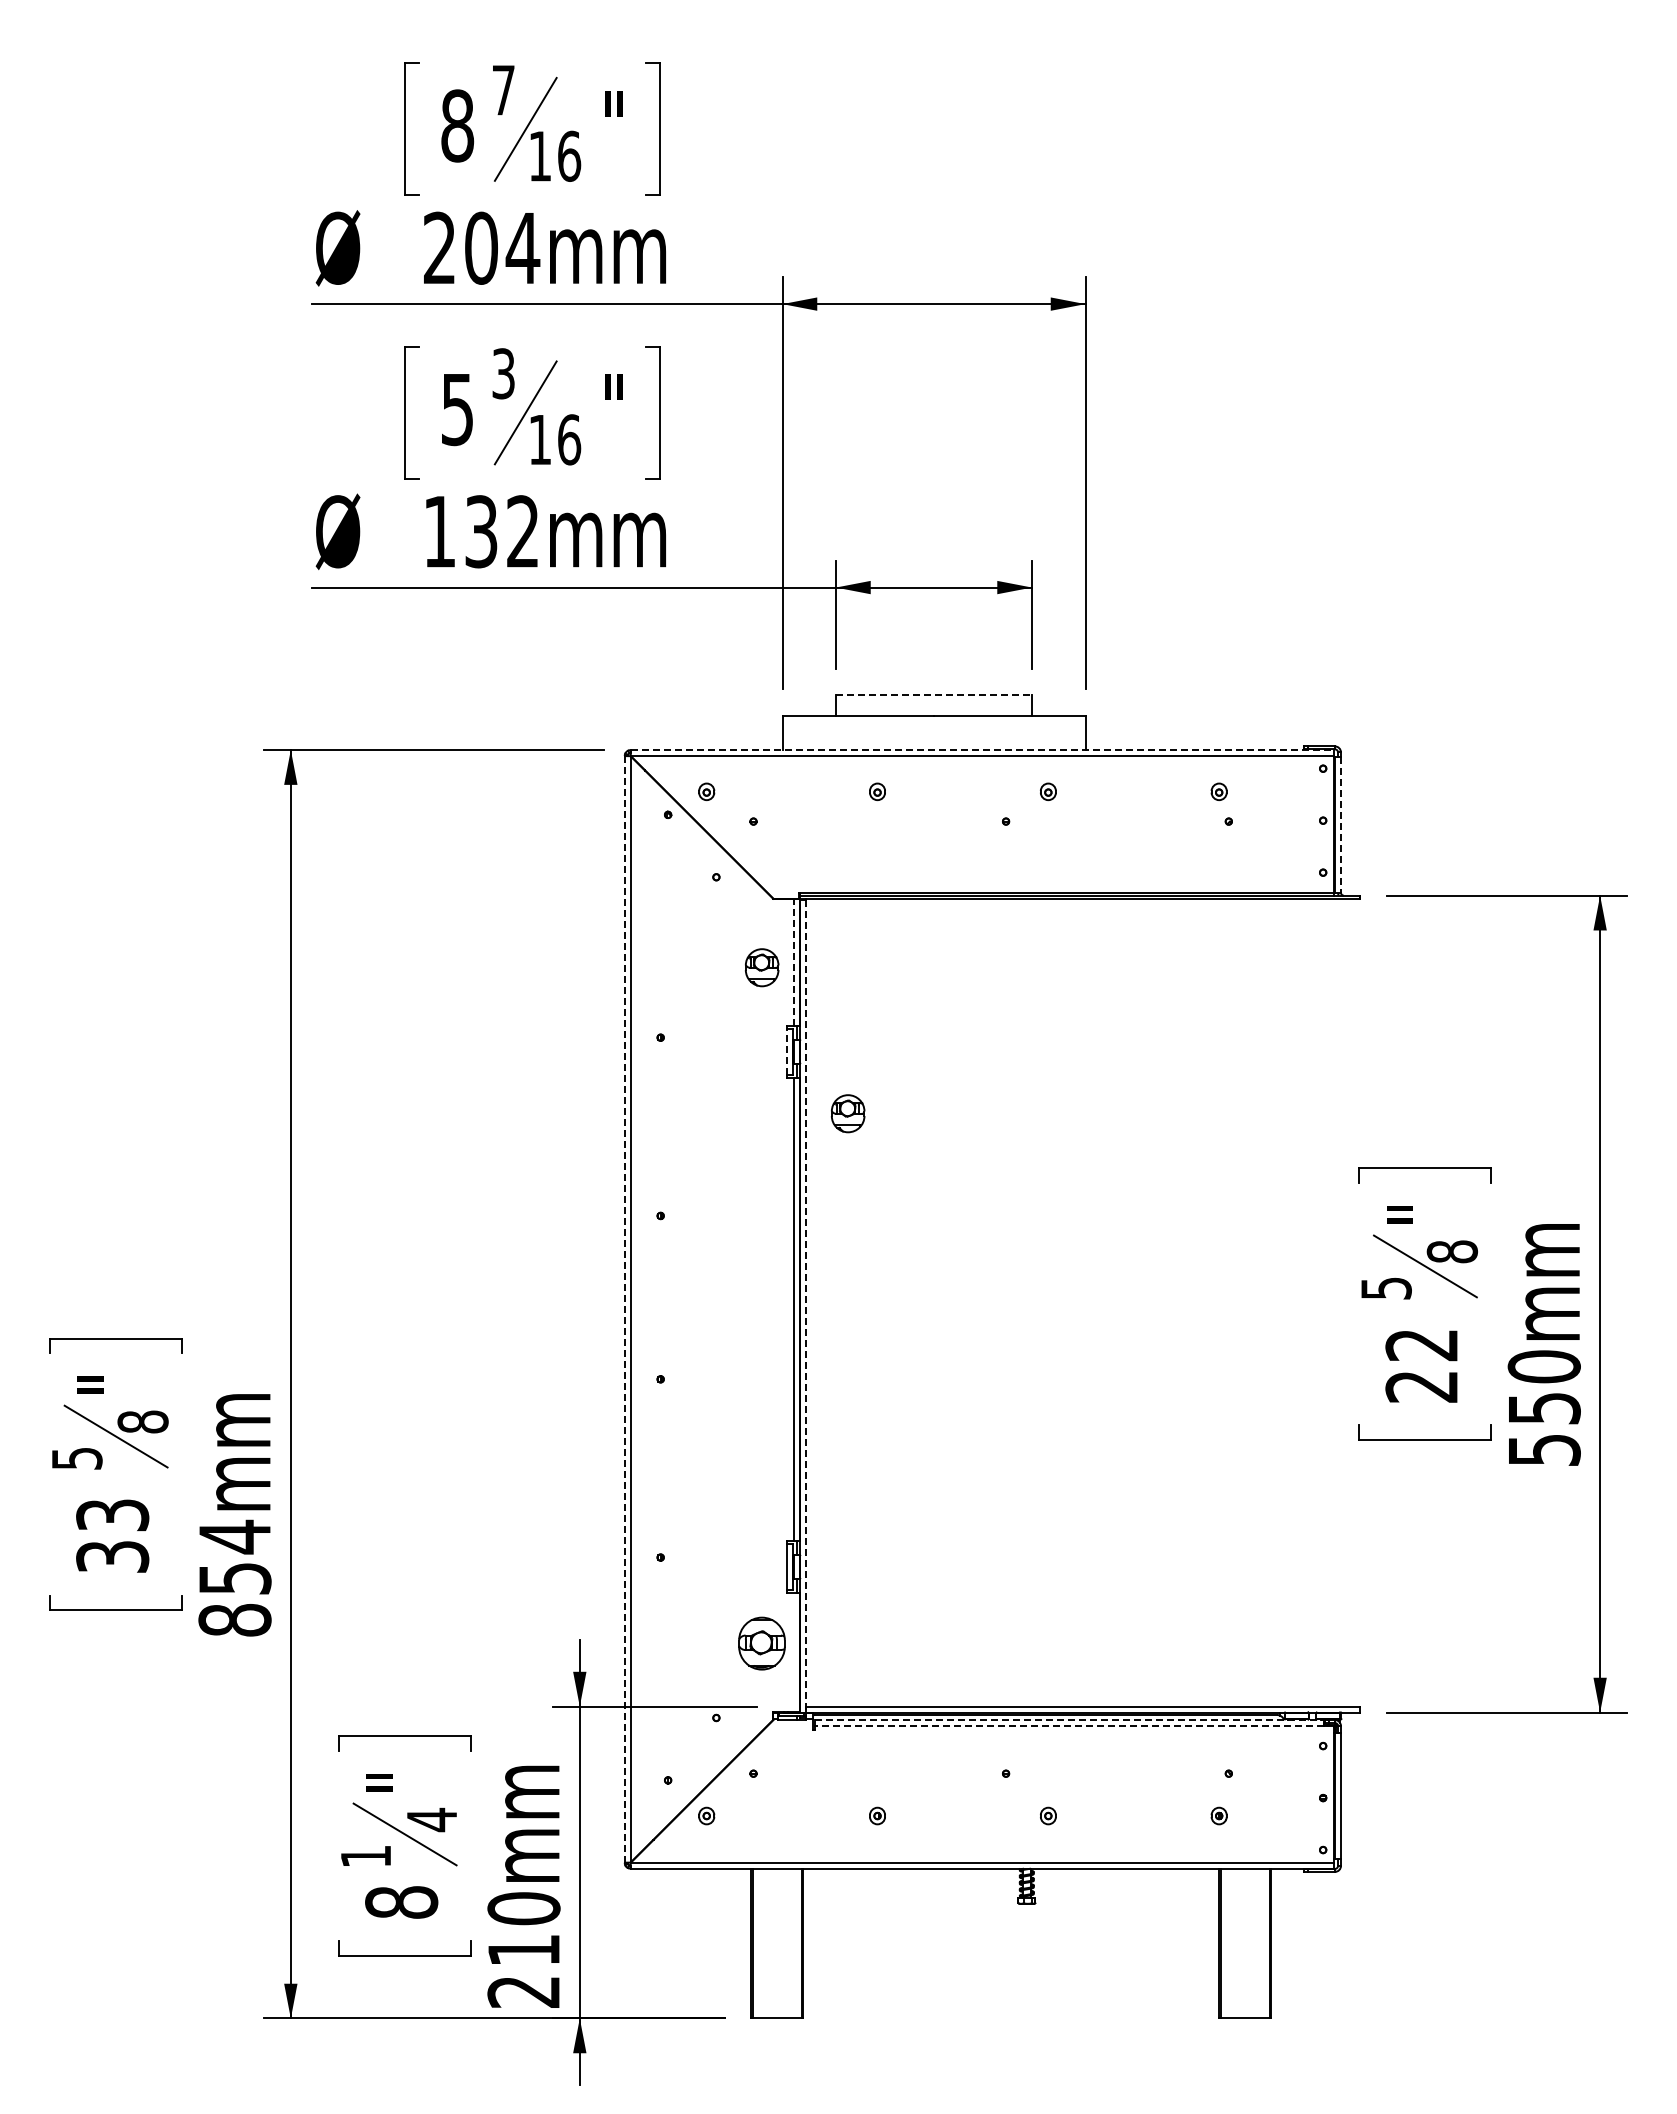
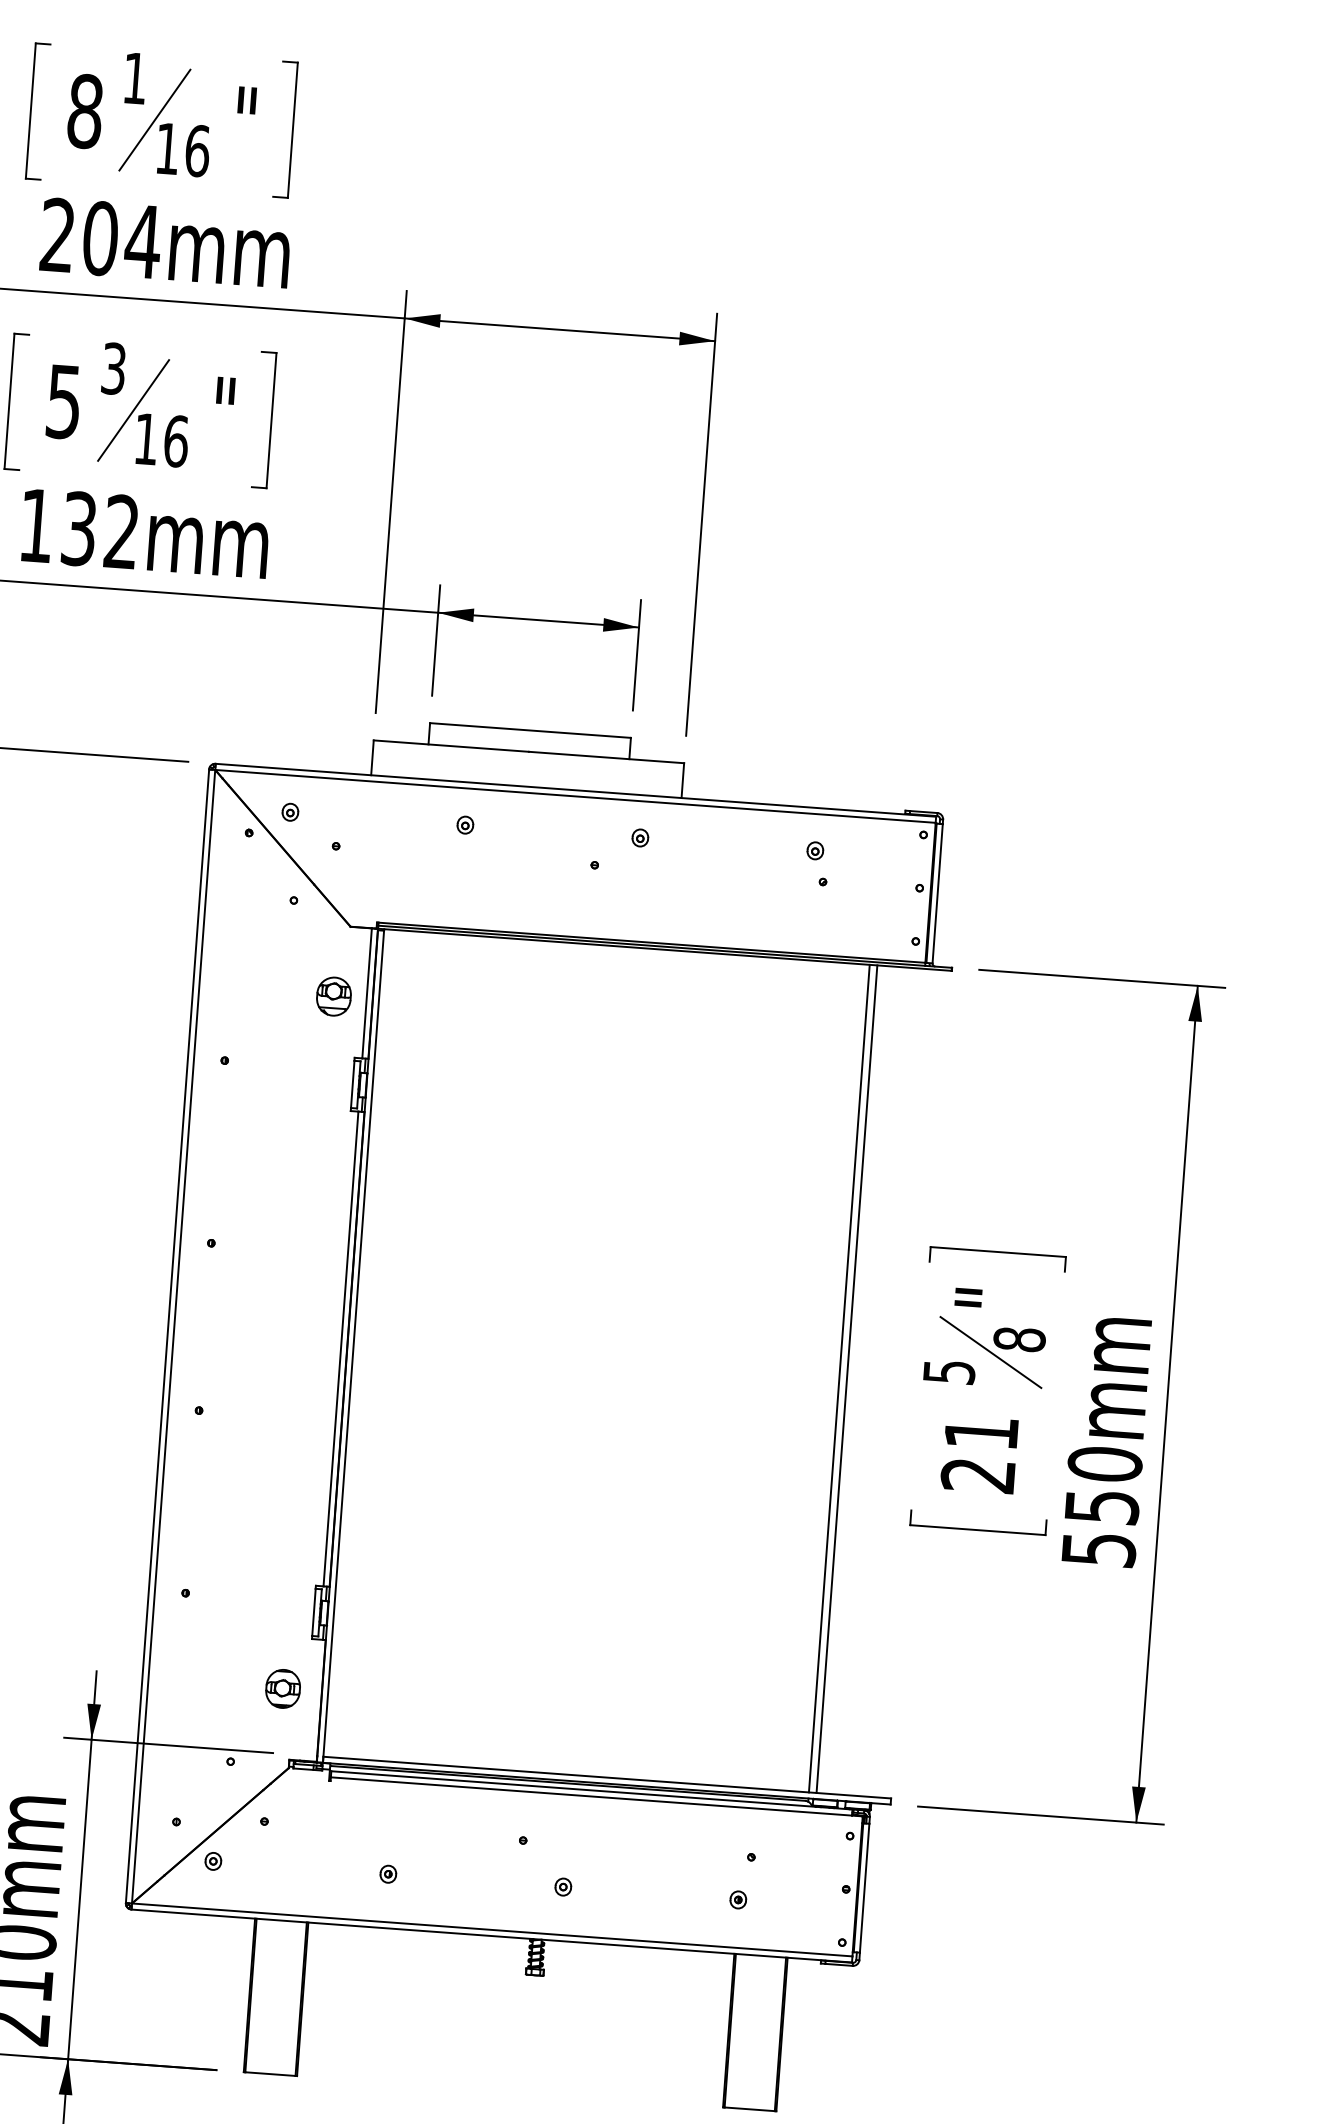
text: (503, 90) -> (135, 78), 7 -> 1
line: (934, 695) -> (530, 730), dashed -> solid
line: (982, 750) -> (576, 790), dashed -> solid
line: (1341, 824) -> (938, 893), dashed -> solid
line: (794, 961) -> (367, 992), dashed -> solid
line: (786, 1051) -> (352, 1084), dashed -> solid
part: (848, 1113) -> (411, 1152), removed
line: (1280, 1302) -> (839, 1378), added
line: (1287, 1302) -> (846, 1379), added
line: (806, 1306) -> (353, 1346), dashed -> solid
line: (624, 1308) -> (167, 1335), dashed -> solid
text: (1421, 1345) -> (980, 1433), 22 -> 21
part: (762, 1643) -> (283, 1688), size x0.71
line: (1069, 1720) -> (592, 1790), dashed -> solid
line: (1068, 1726) -> (590, 1796), dashed -> solid

